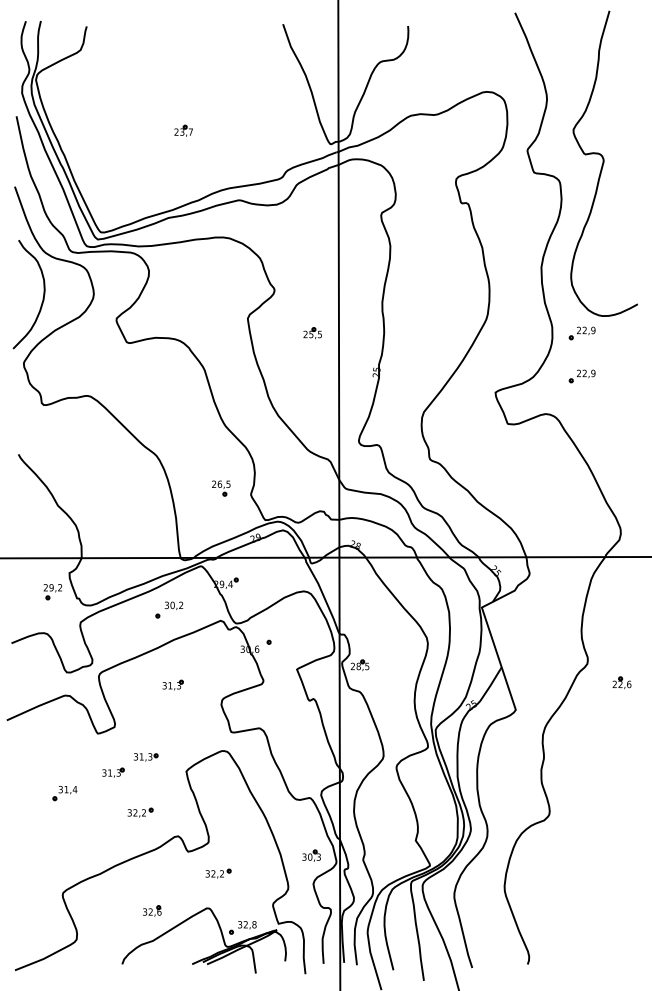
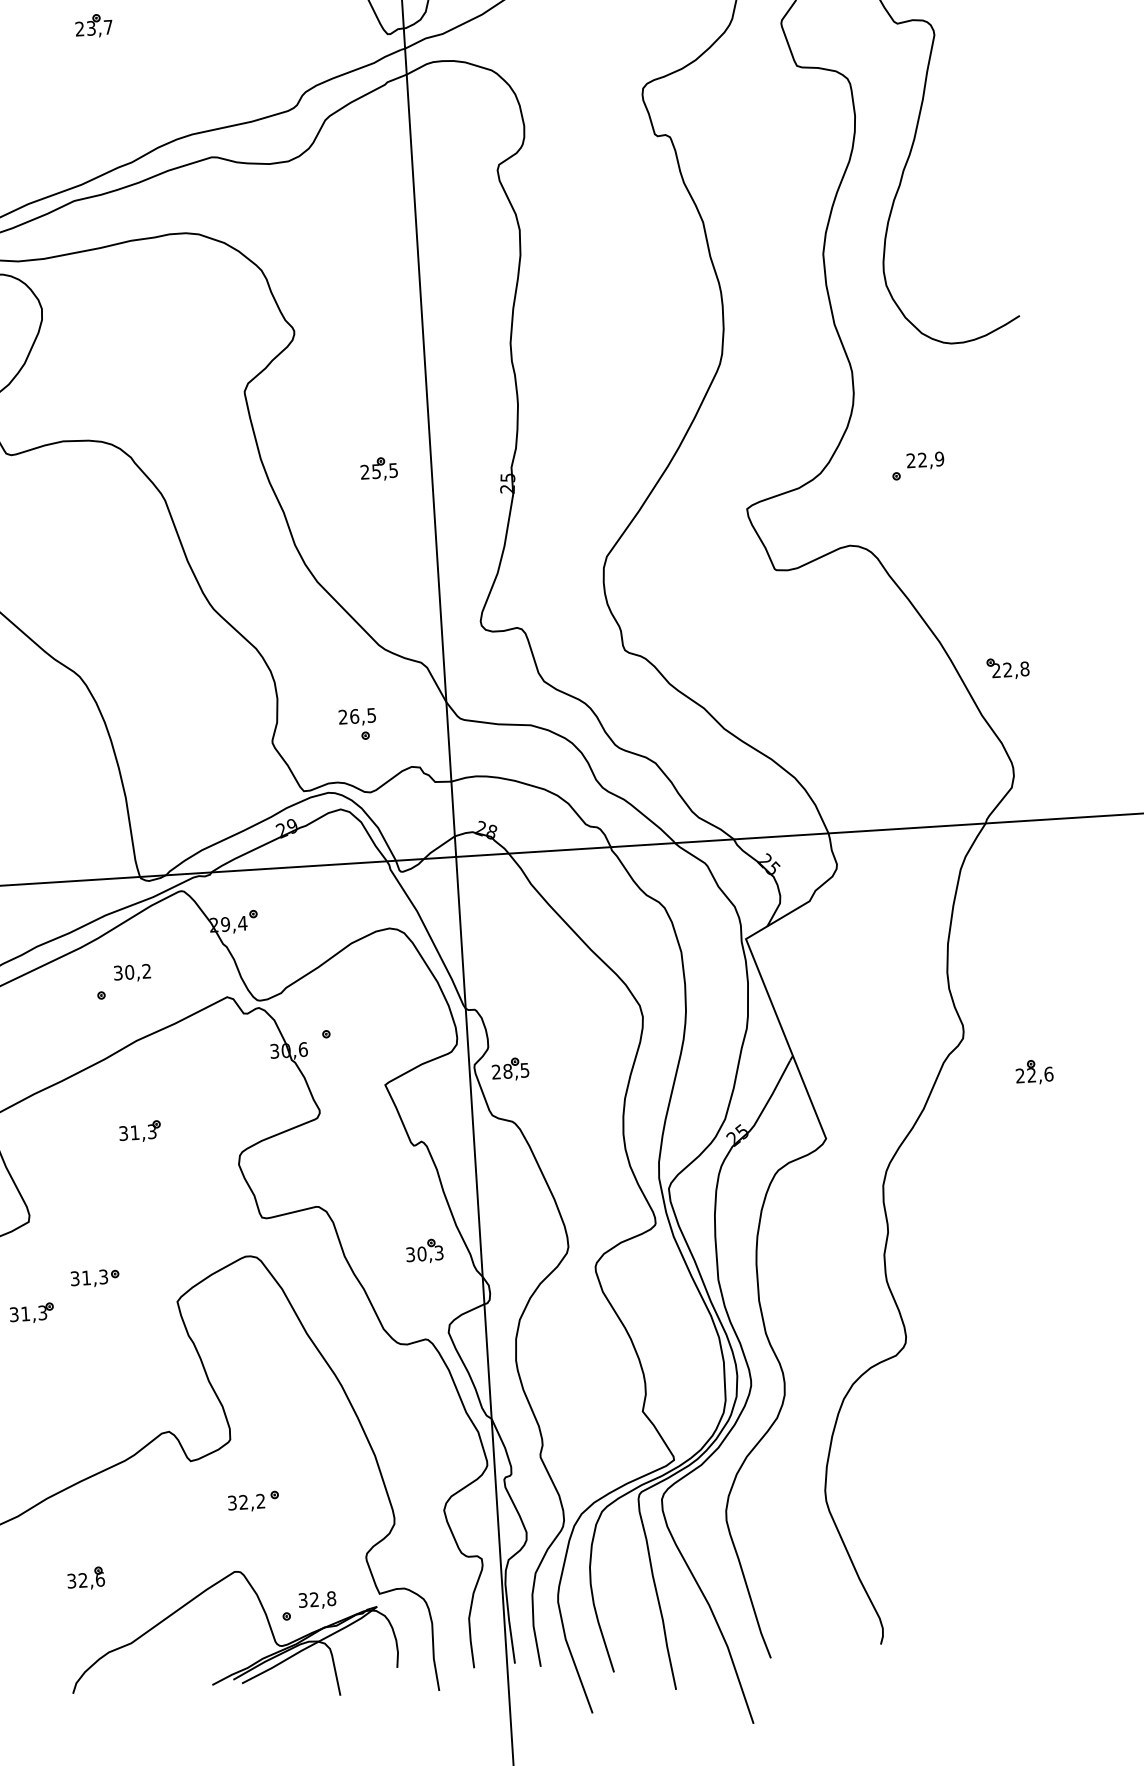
part: (312, 333) -> (378, 469), moved
part: (581, 333) -> (911, 380), removed
part: (620, 479) -> (1006, 667), added
part: (221, 488) -> (358, 724), moved
part: (140, 812) -> (90, 1388), removed
part: (311, 855) -> (424, 1250), moved
part: (152, 910) -> (86, 1577), moved

